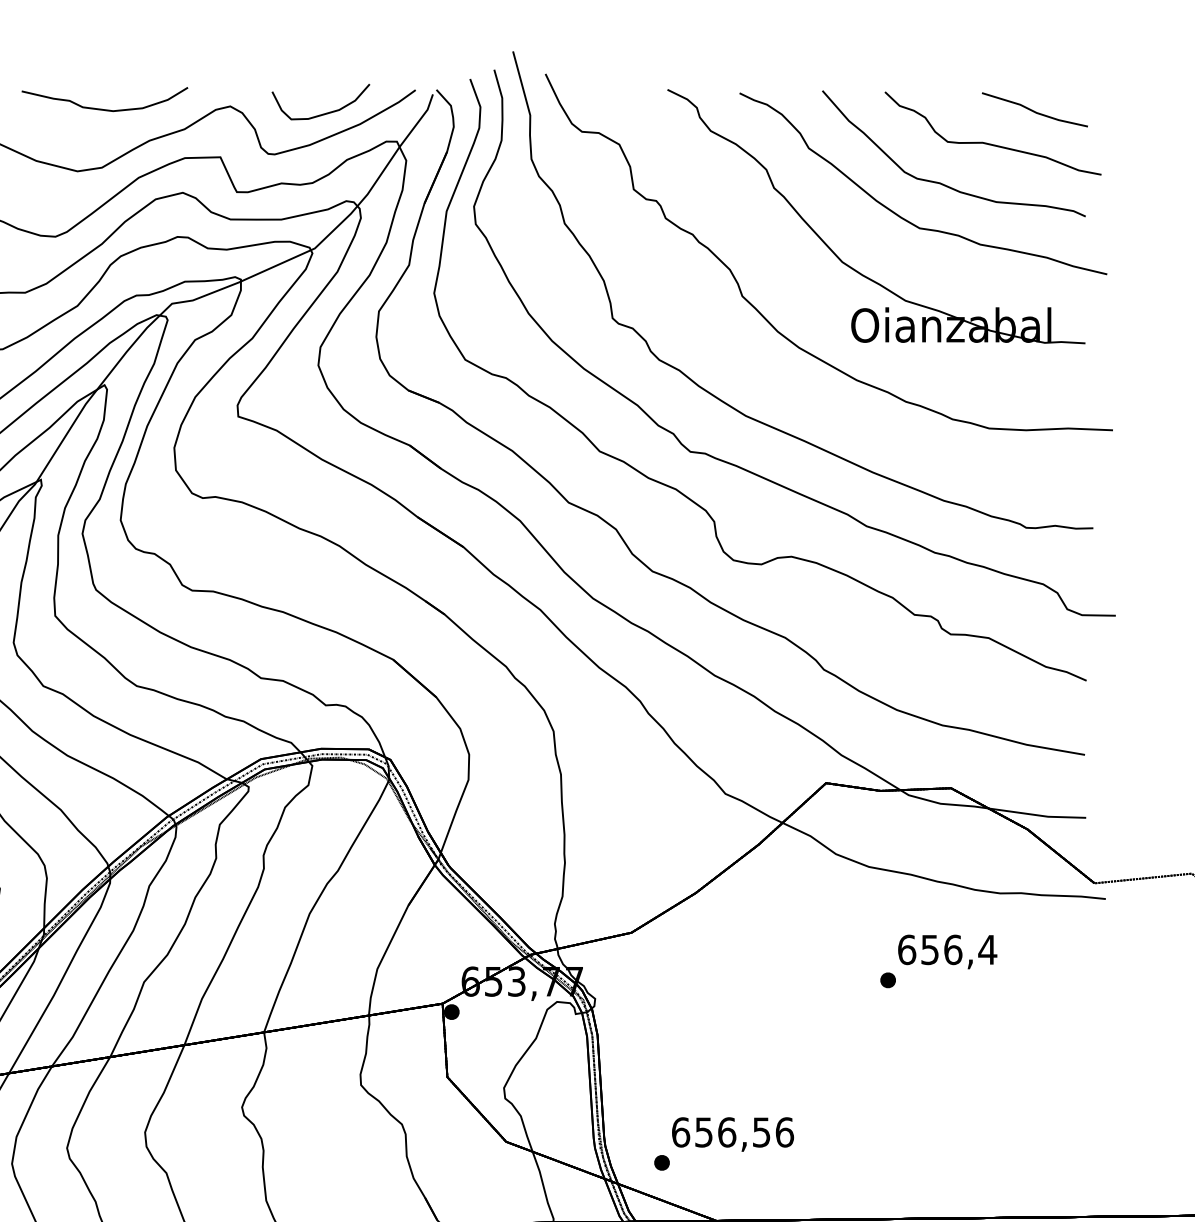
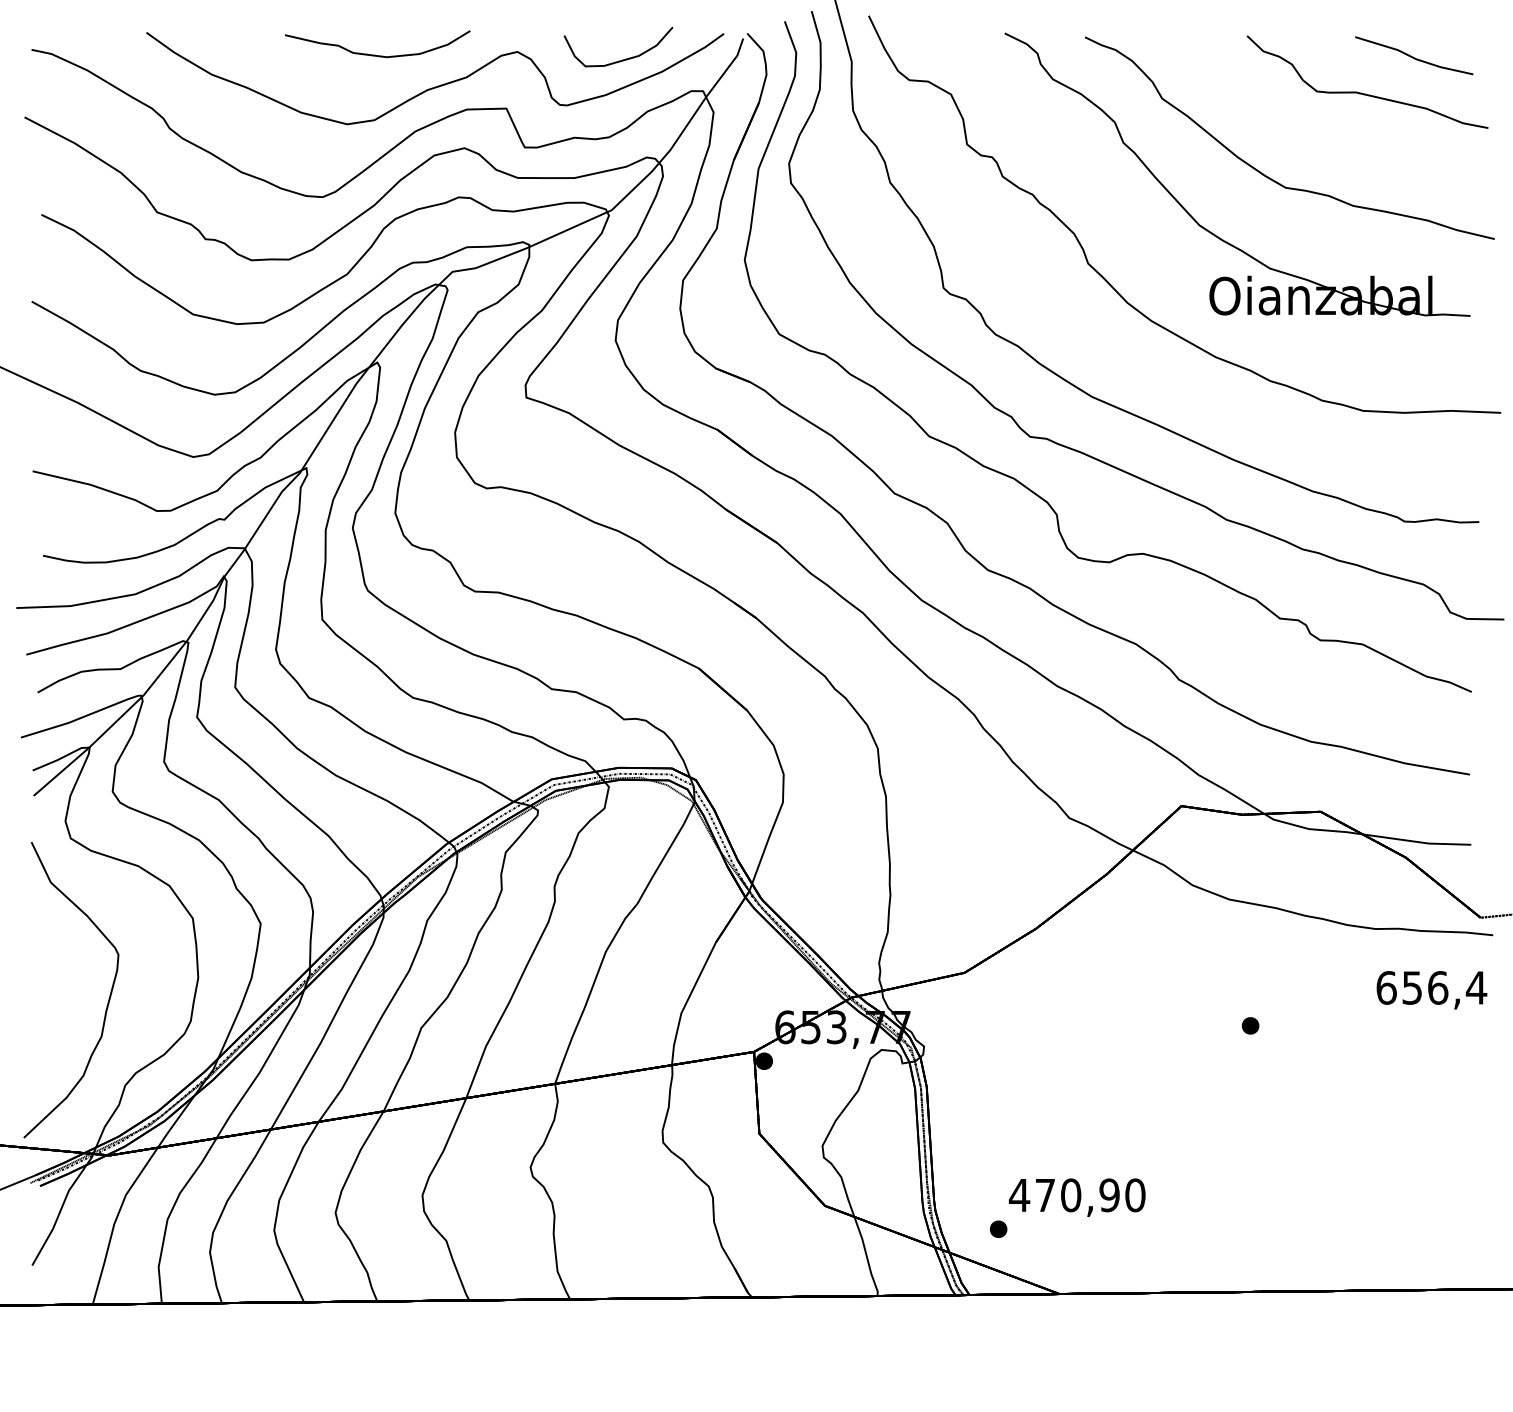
curve: (940, 182) -> (1308, 136), removed
text: (947, 952) -> (1431, 990), moved
text: (731, 1132) -> (1076, 1195), 656,56 -> 470,90

